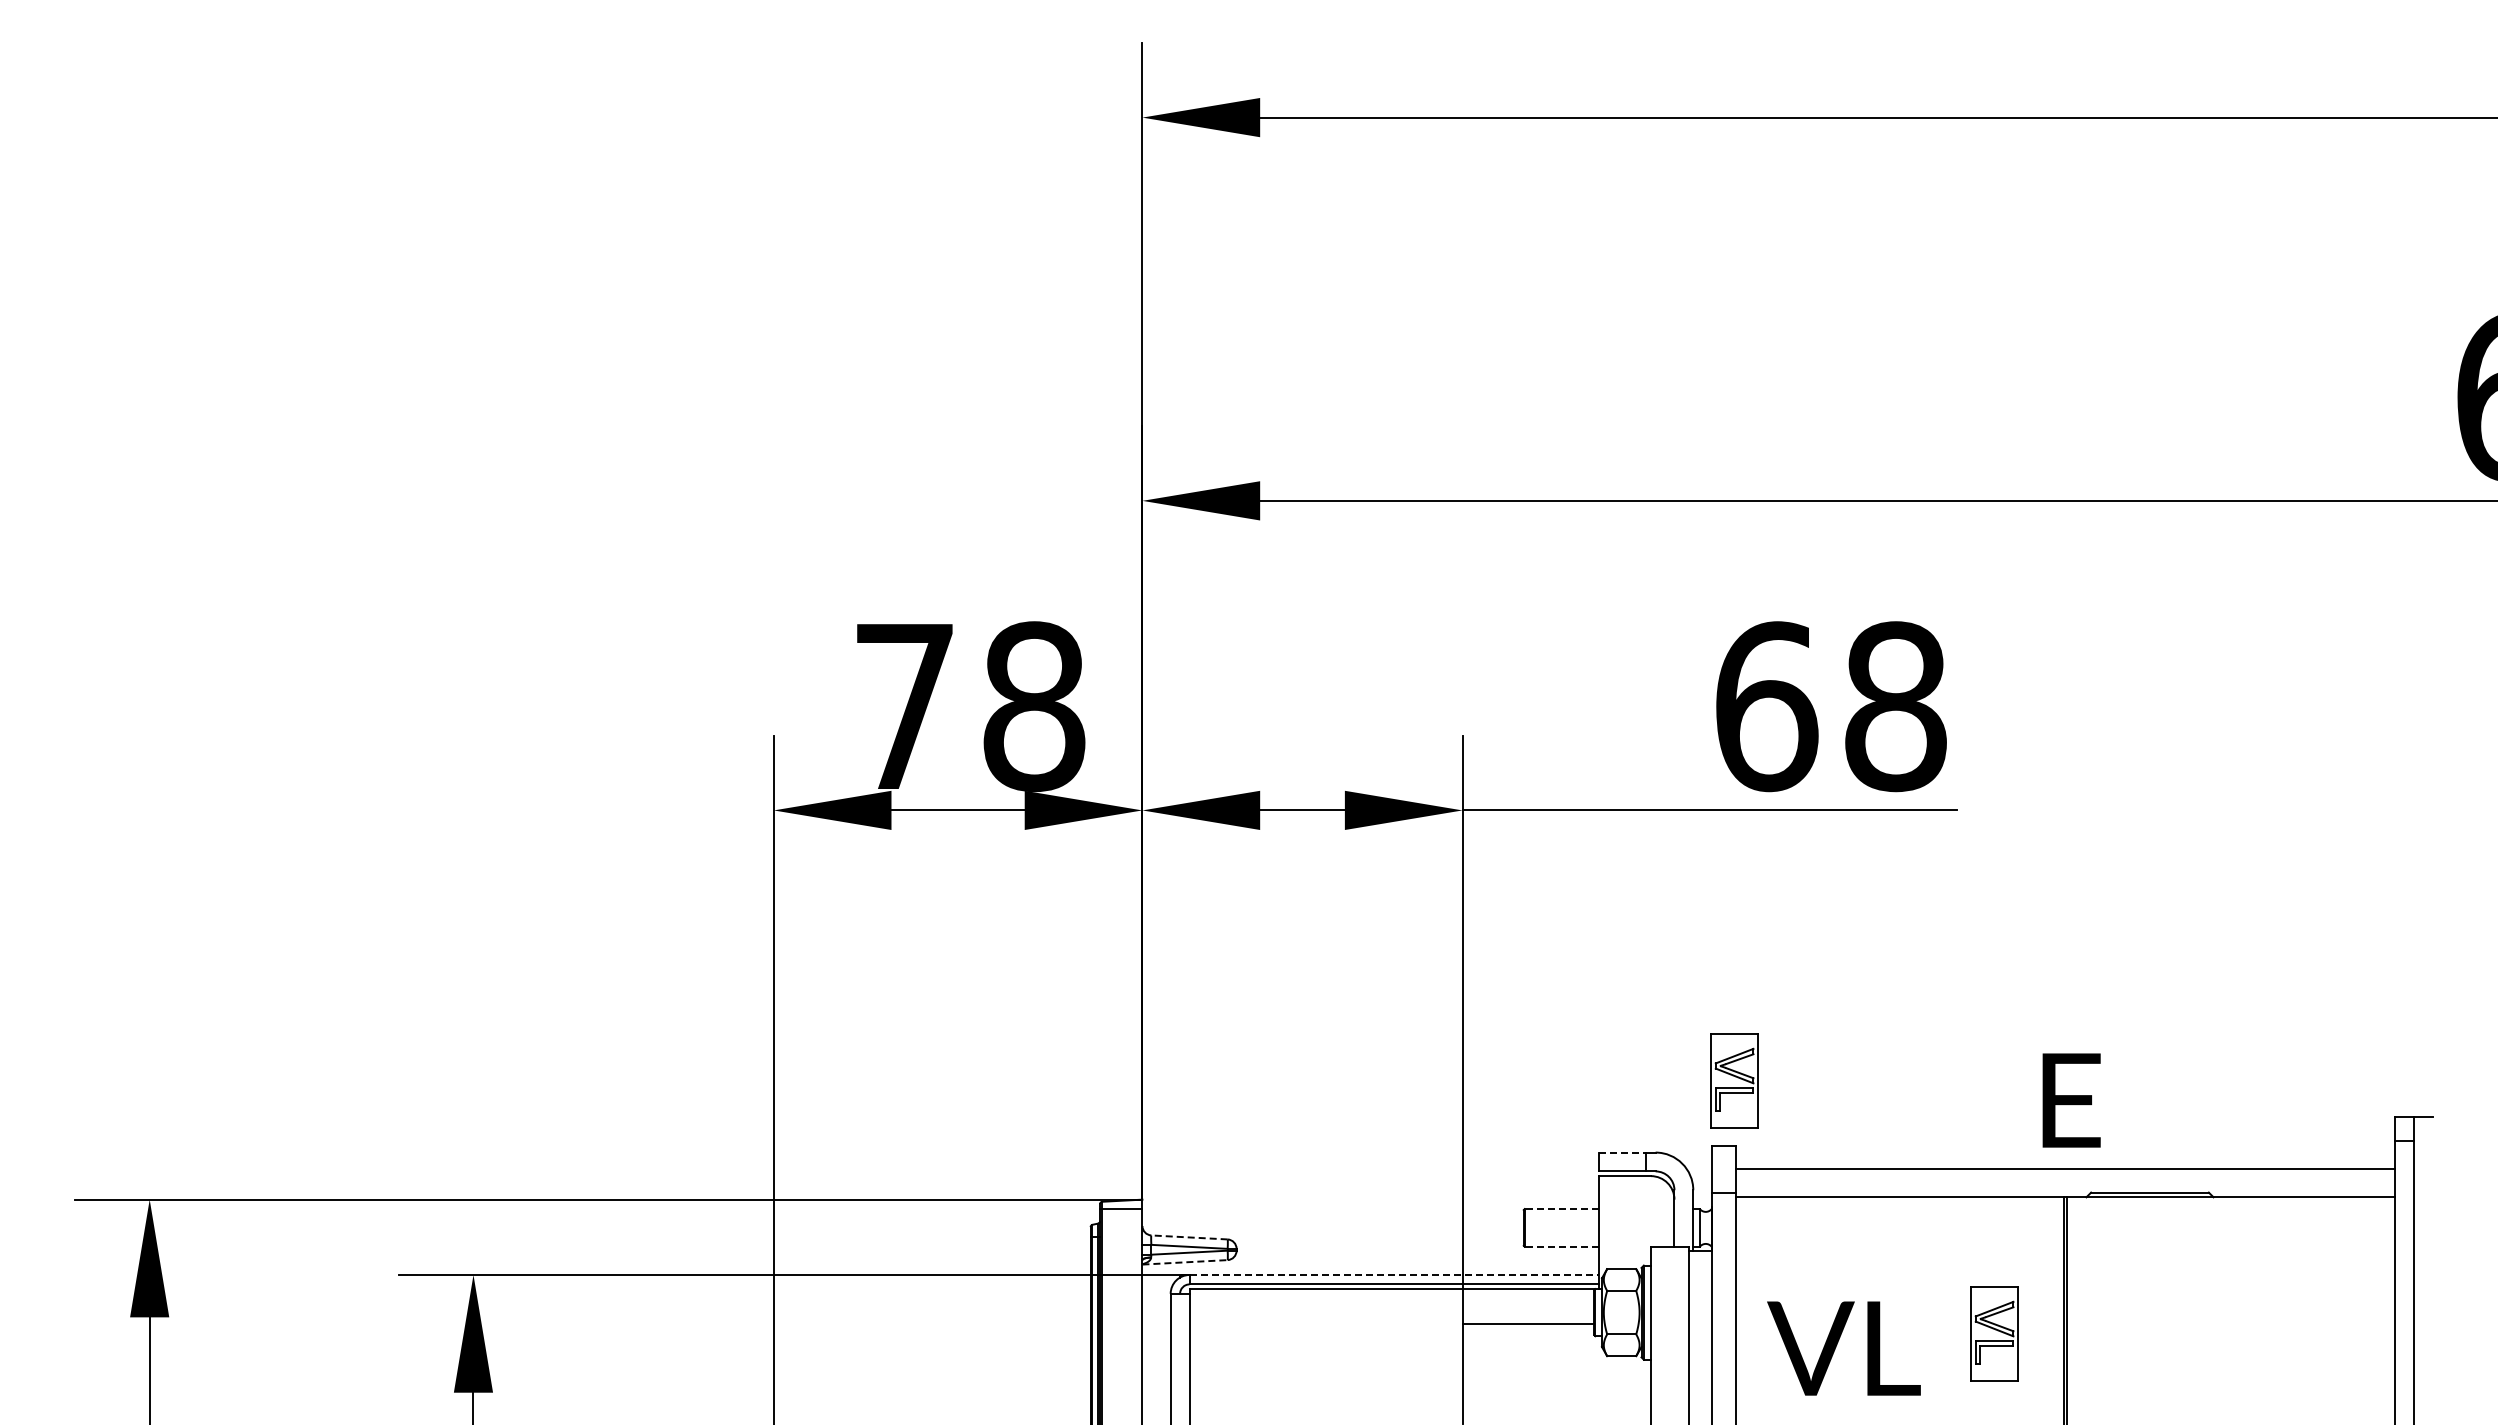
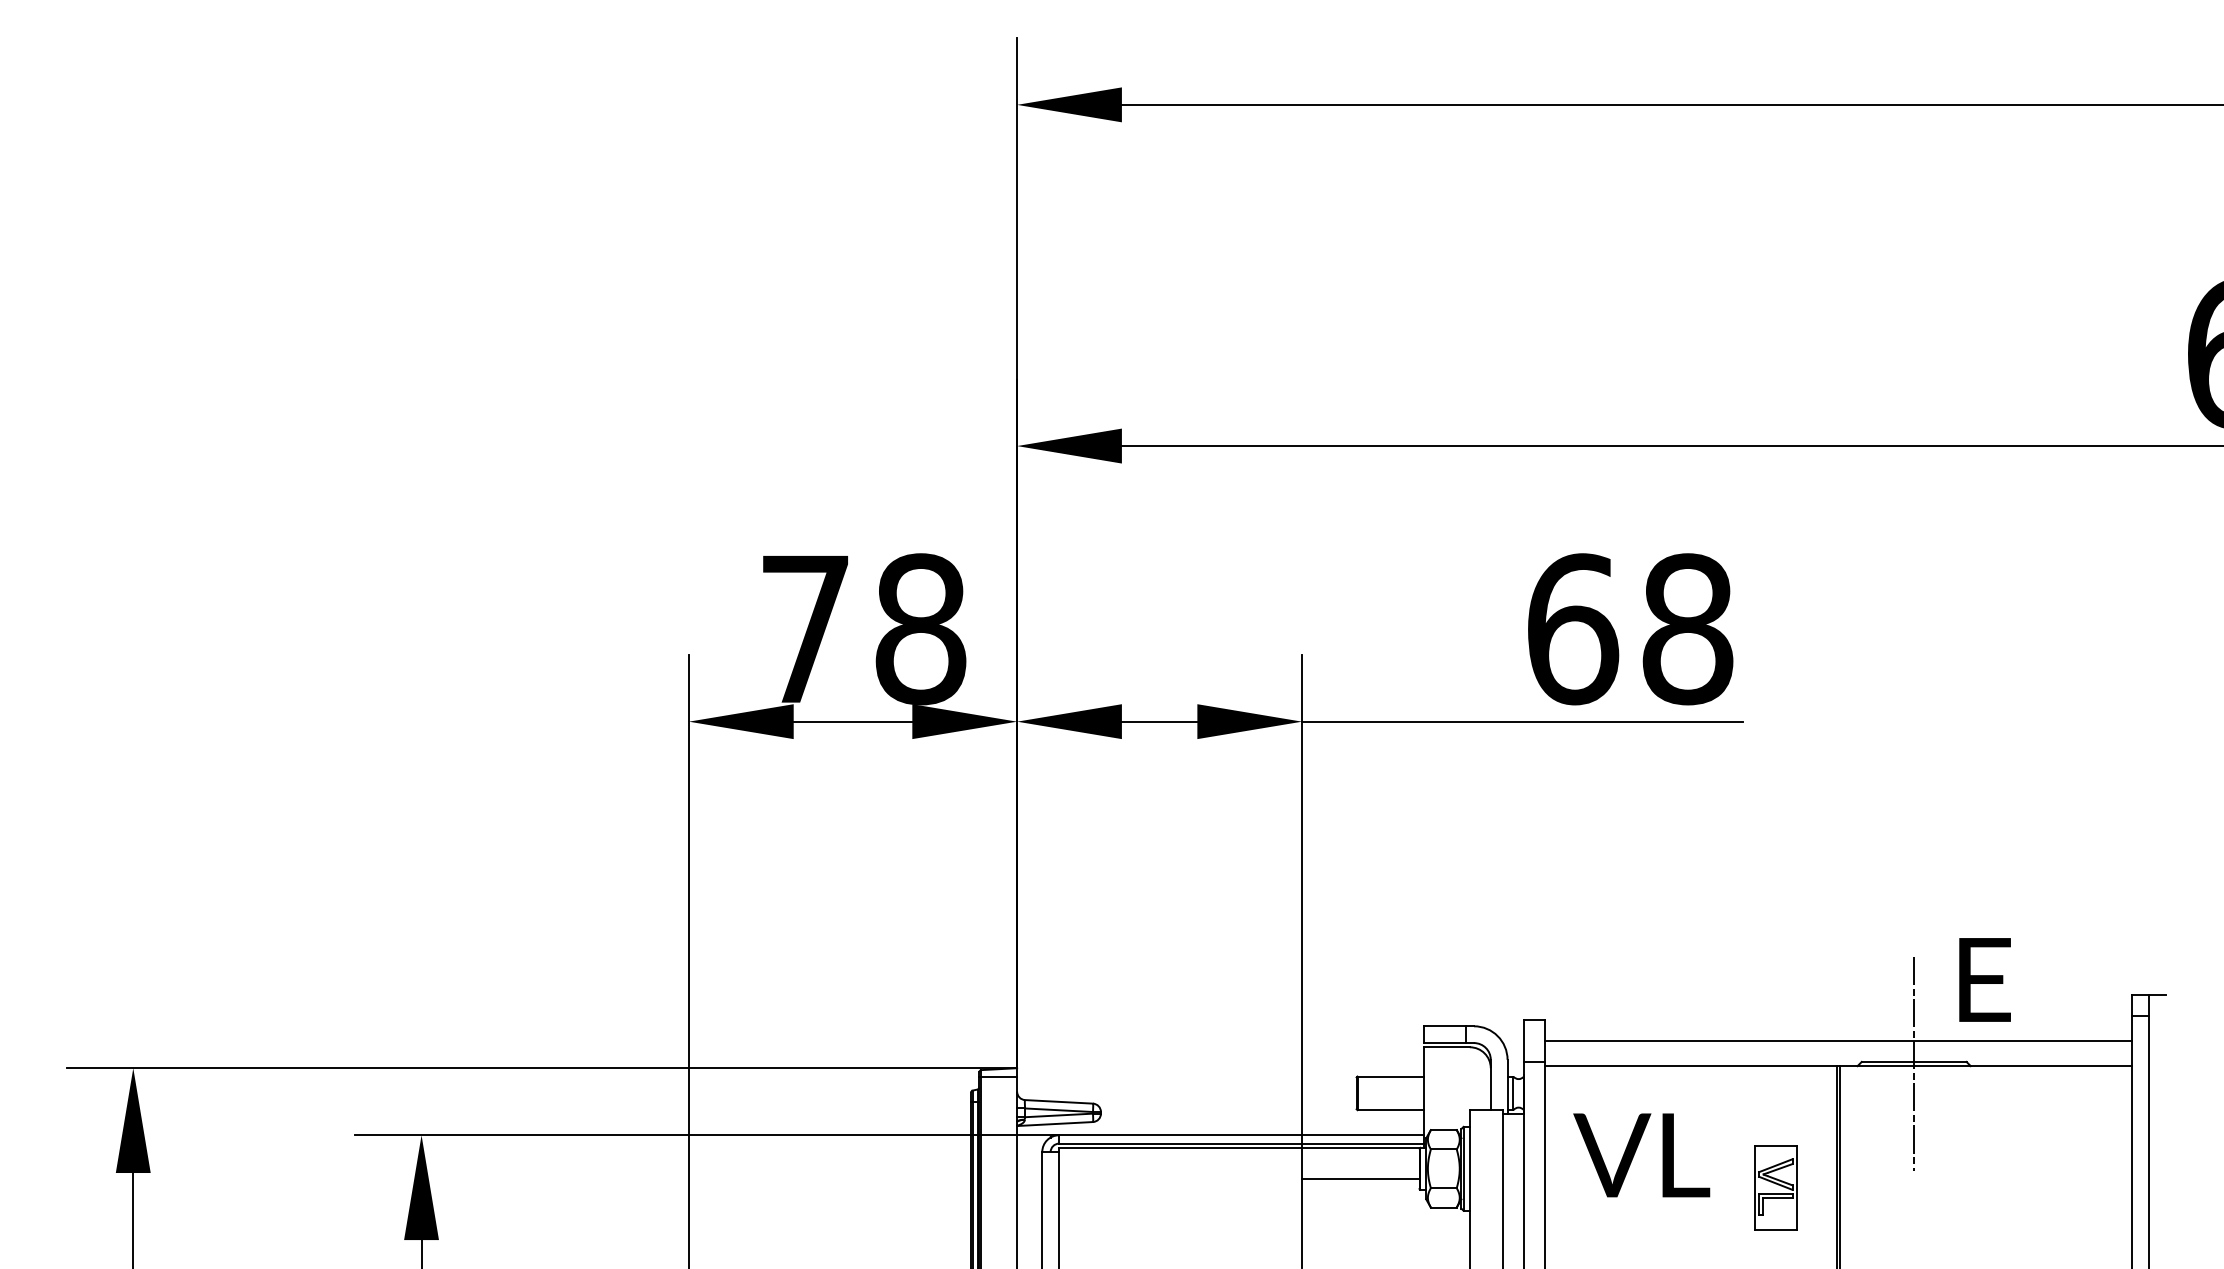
part: (1734, 1080) -> (1544, 962), removed
text: (2071, 1100) -> (1984, 979), moved
line: (1622, 1152) -> (1444, 1026), dashed -> solid
line: (2150, 1194) -> (1914, 1063), added
line: (1561, 1209) -> (1390, 1076), dashed -> solid
line: (1189, 1237) -> (1059, 1101), dashed -> solid
line: (1561, 1246) -> (1390, 1109), dashed -> solid
line: (1185, 1262) -> (1055, 1124), dashed -> solid
line: (1394, 1274) -> (1241, 1134), dashed -> solid
text: (1843, 1348) -> (1641, 1155), moved

